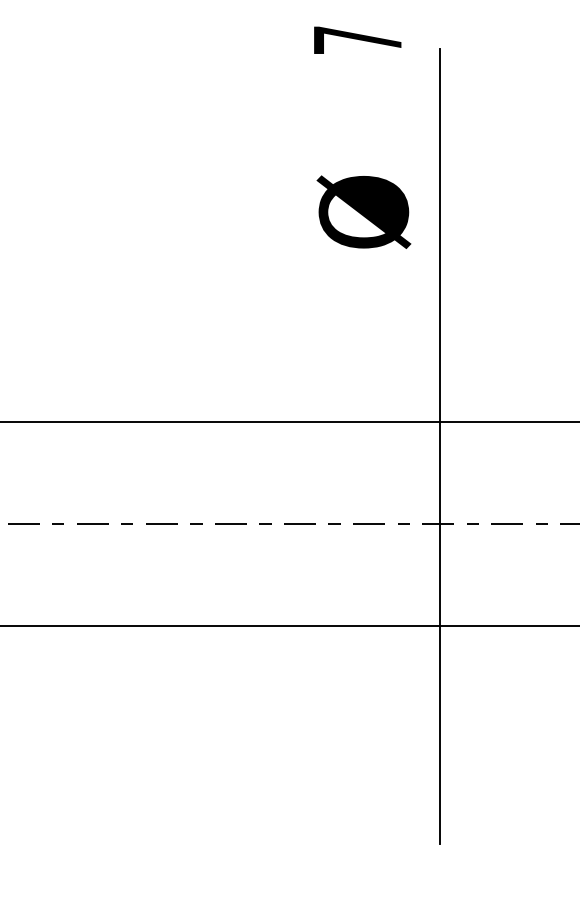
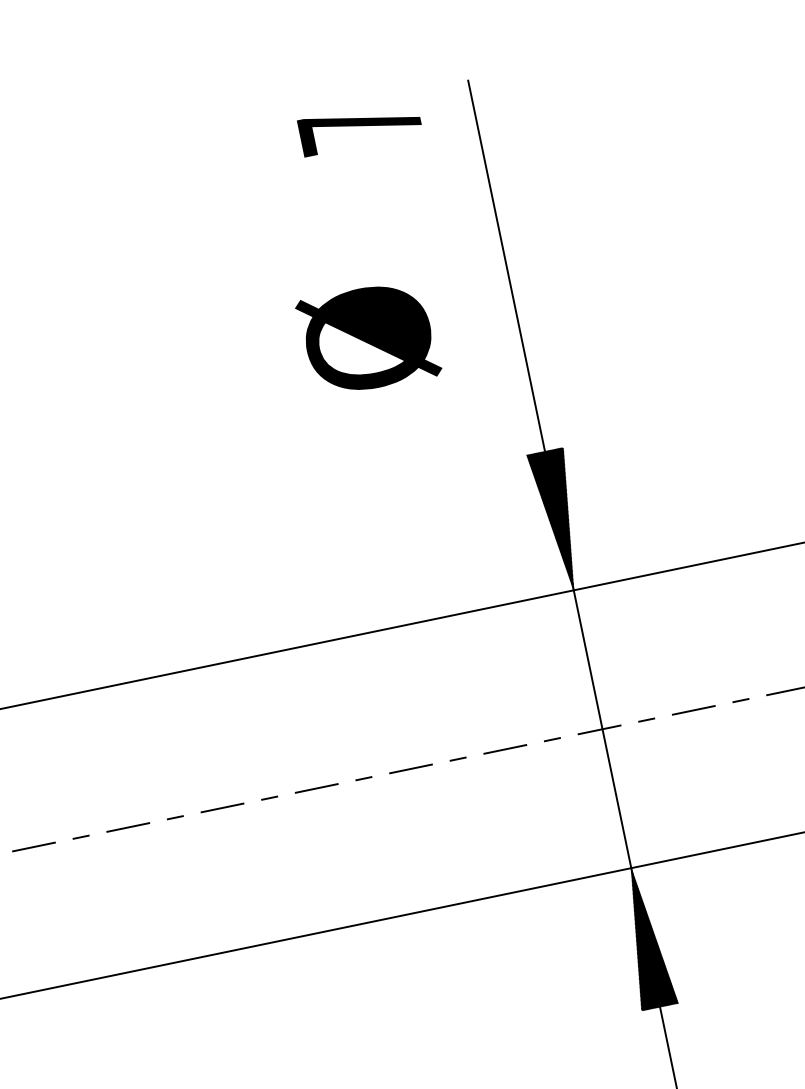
text: (357, 39) -> (359, 125), moved
text: (363, 211) -> (367, 337), moved
hatch: (440, 370) -> (559, 519), added
hatch: (440, 676) -> (645, 937), added

